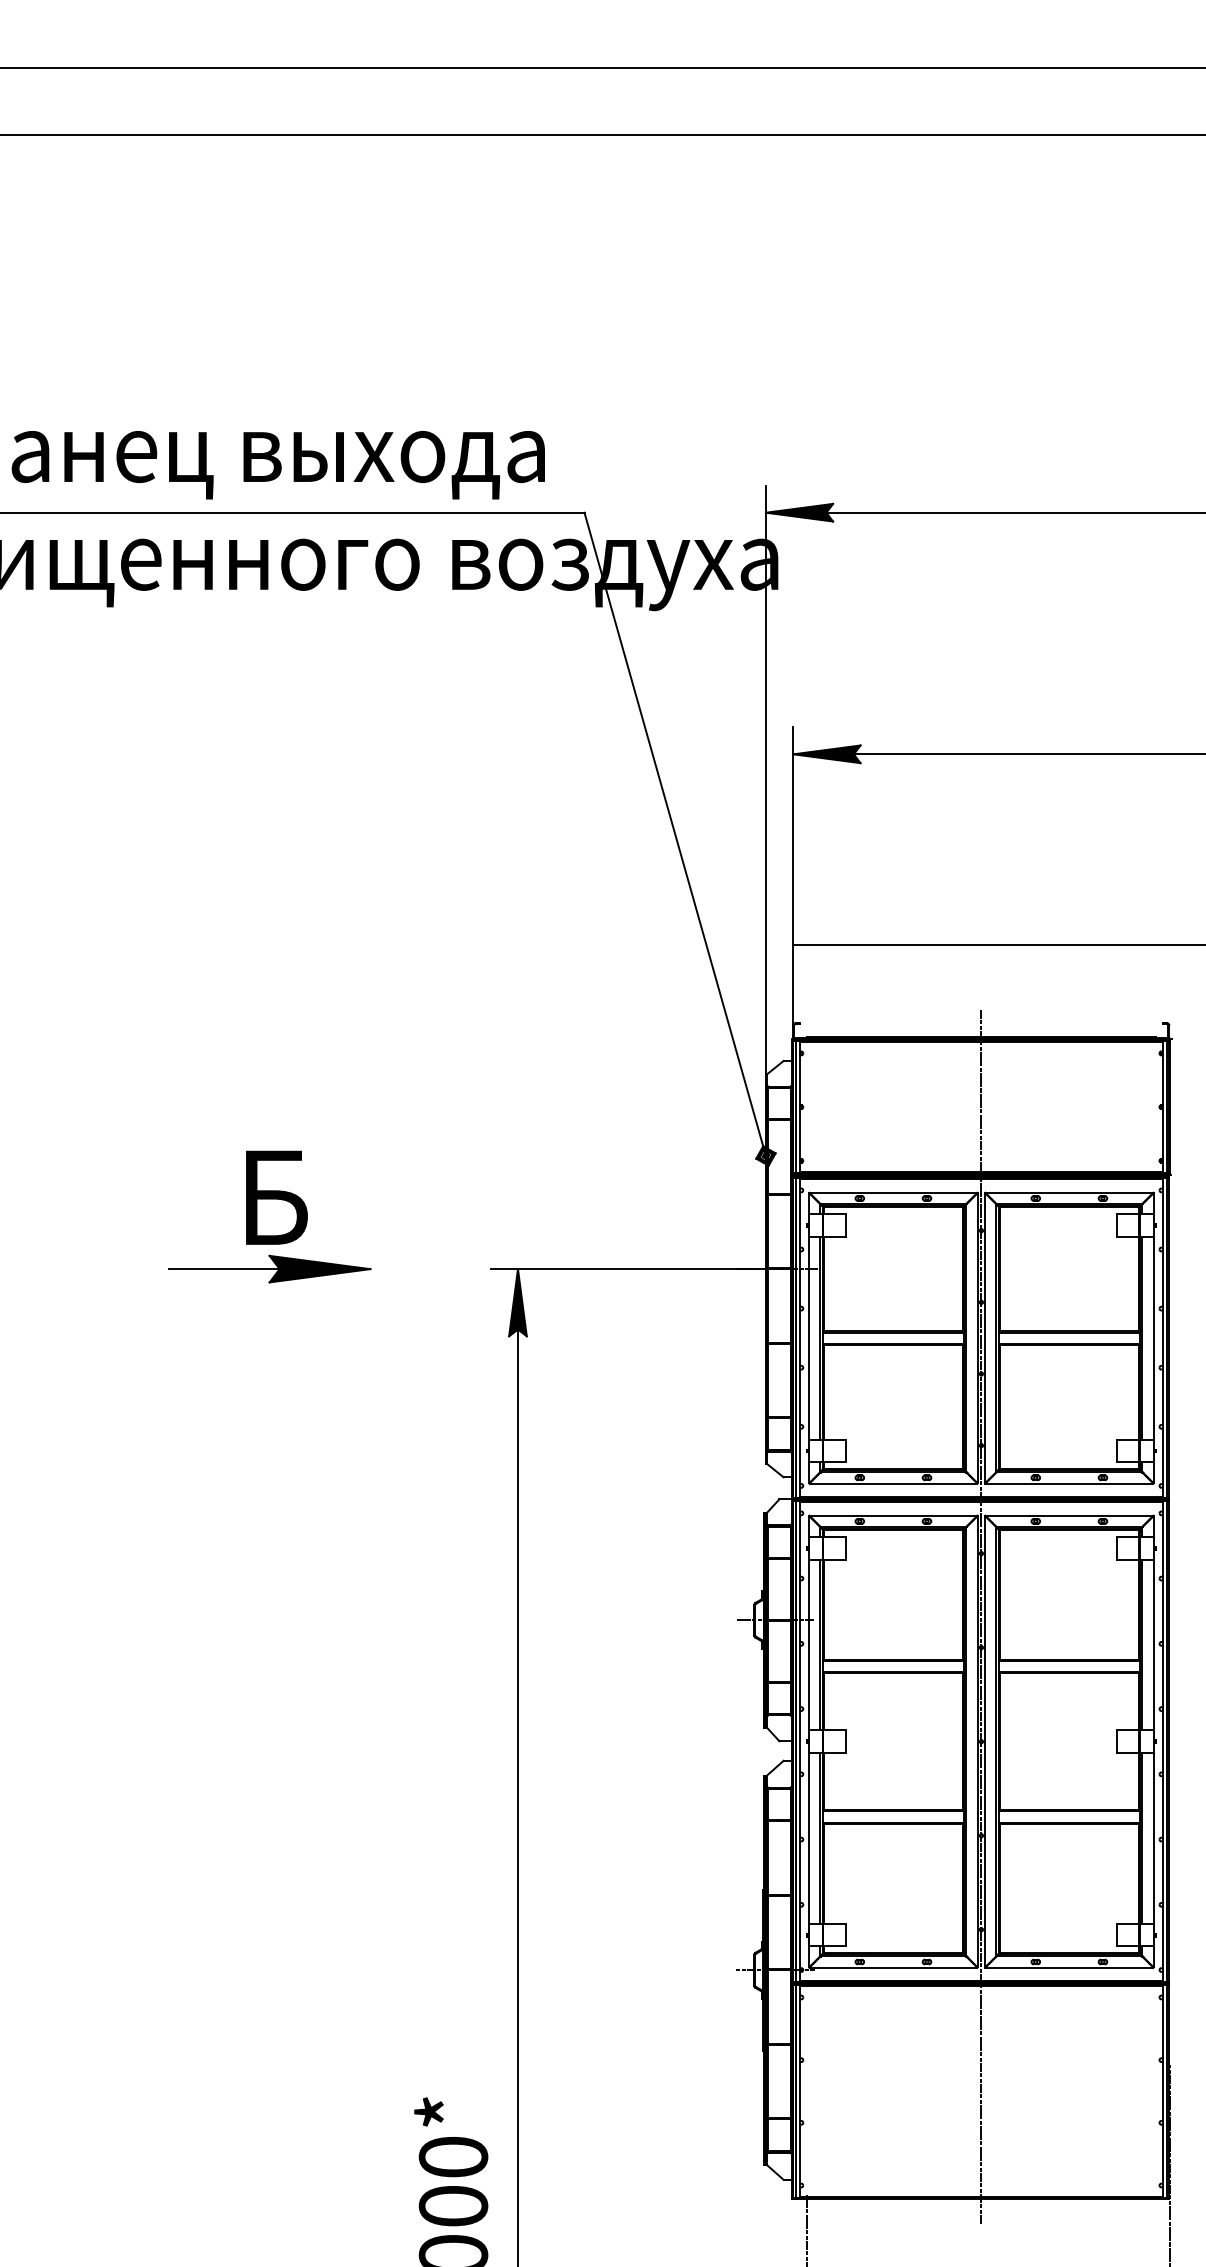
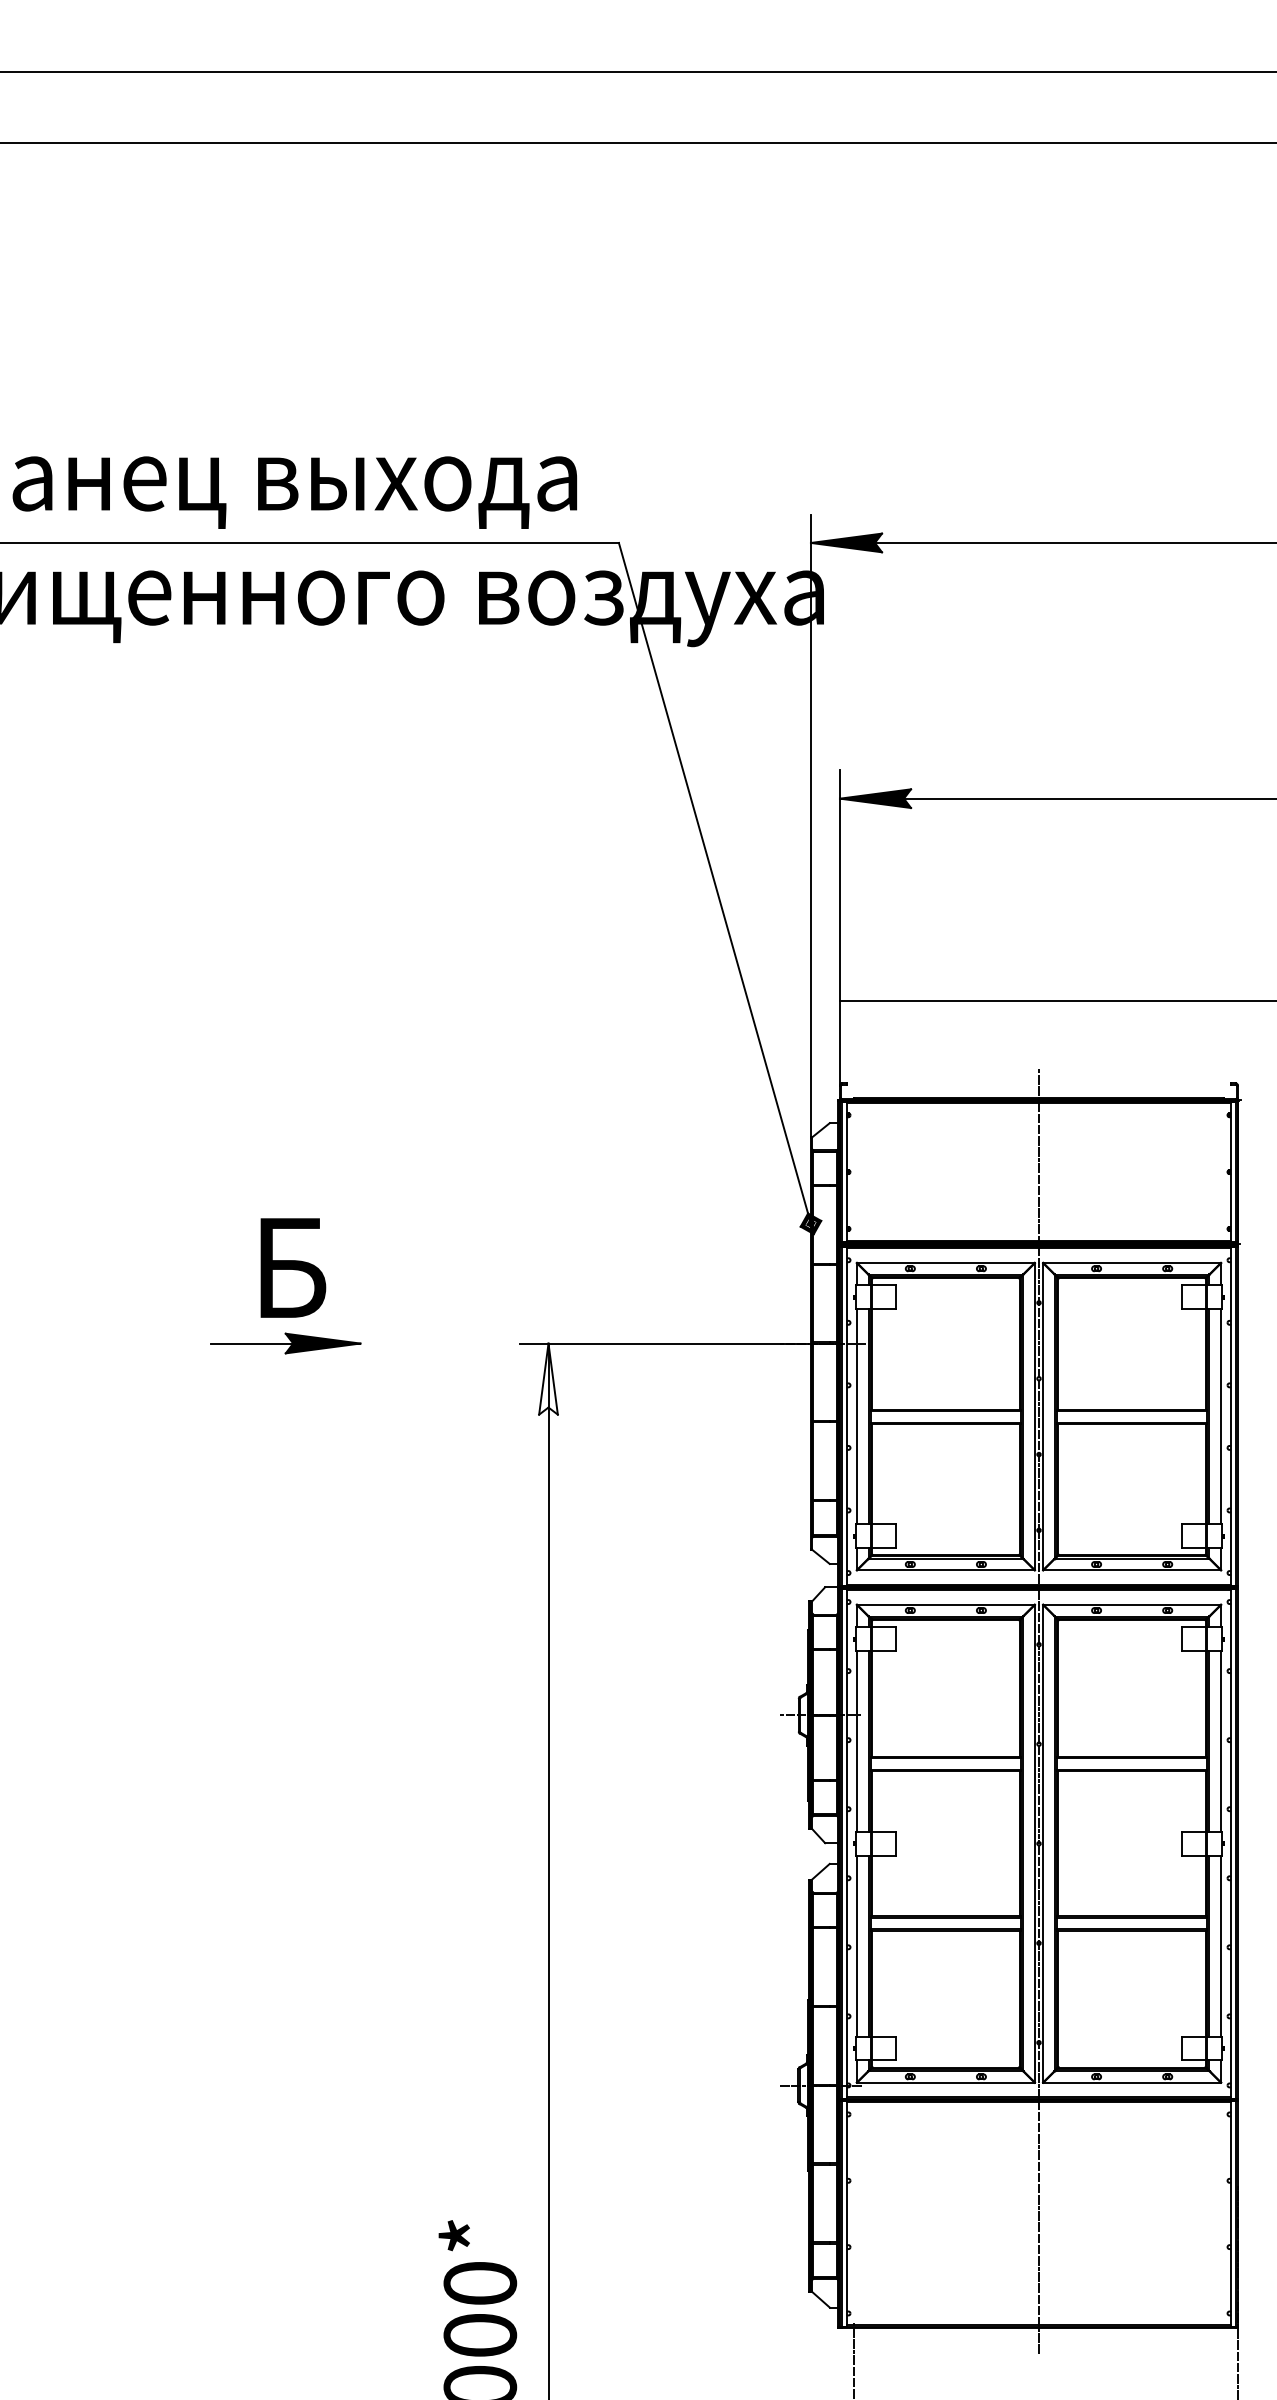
part: (269, 1269) -> (285, 1343), size x0.7
fill: (517, 1302) -> (548, 1378), removed

